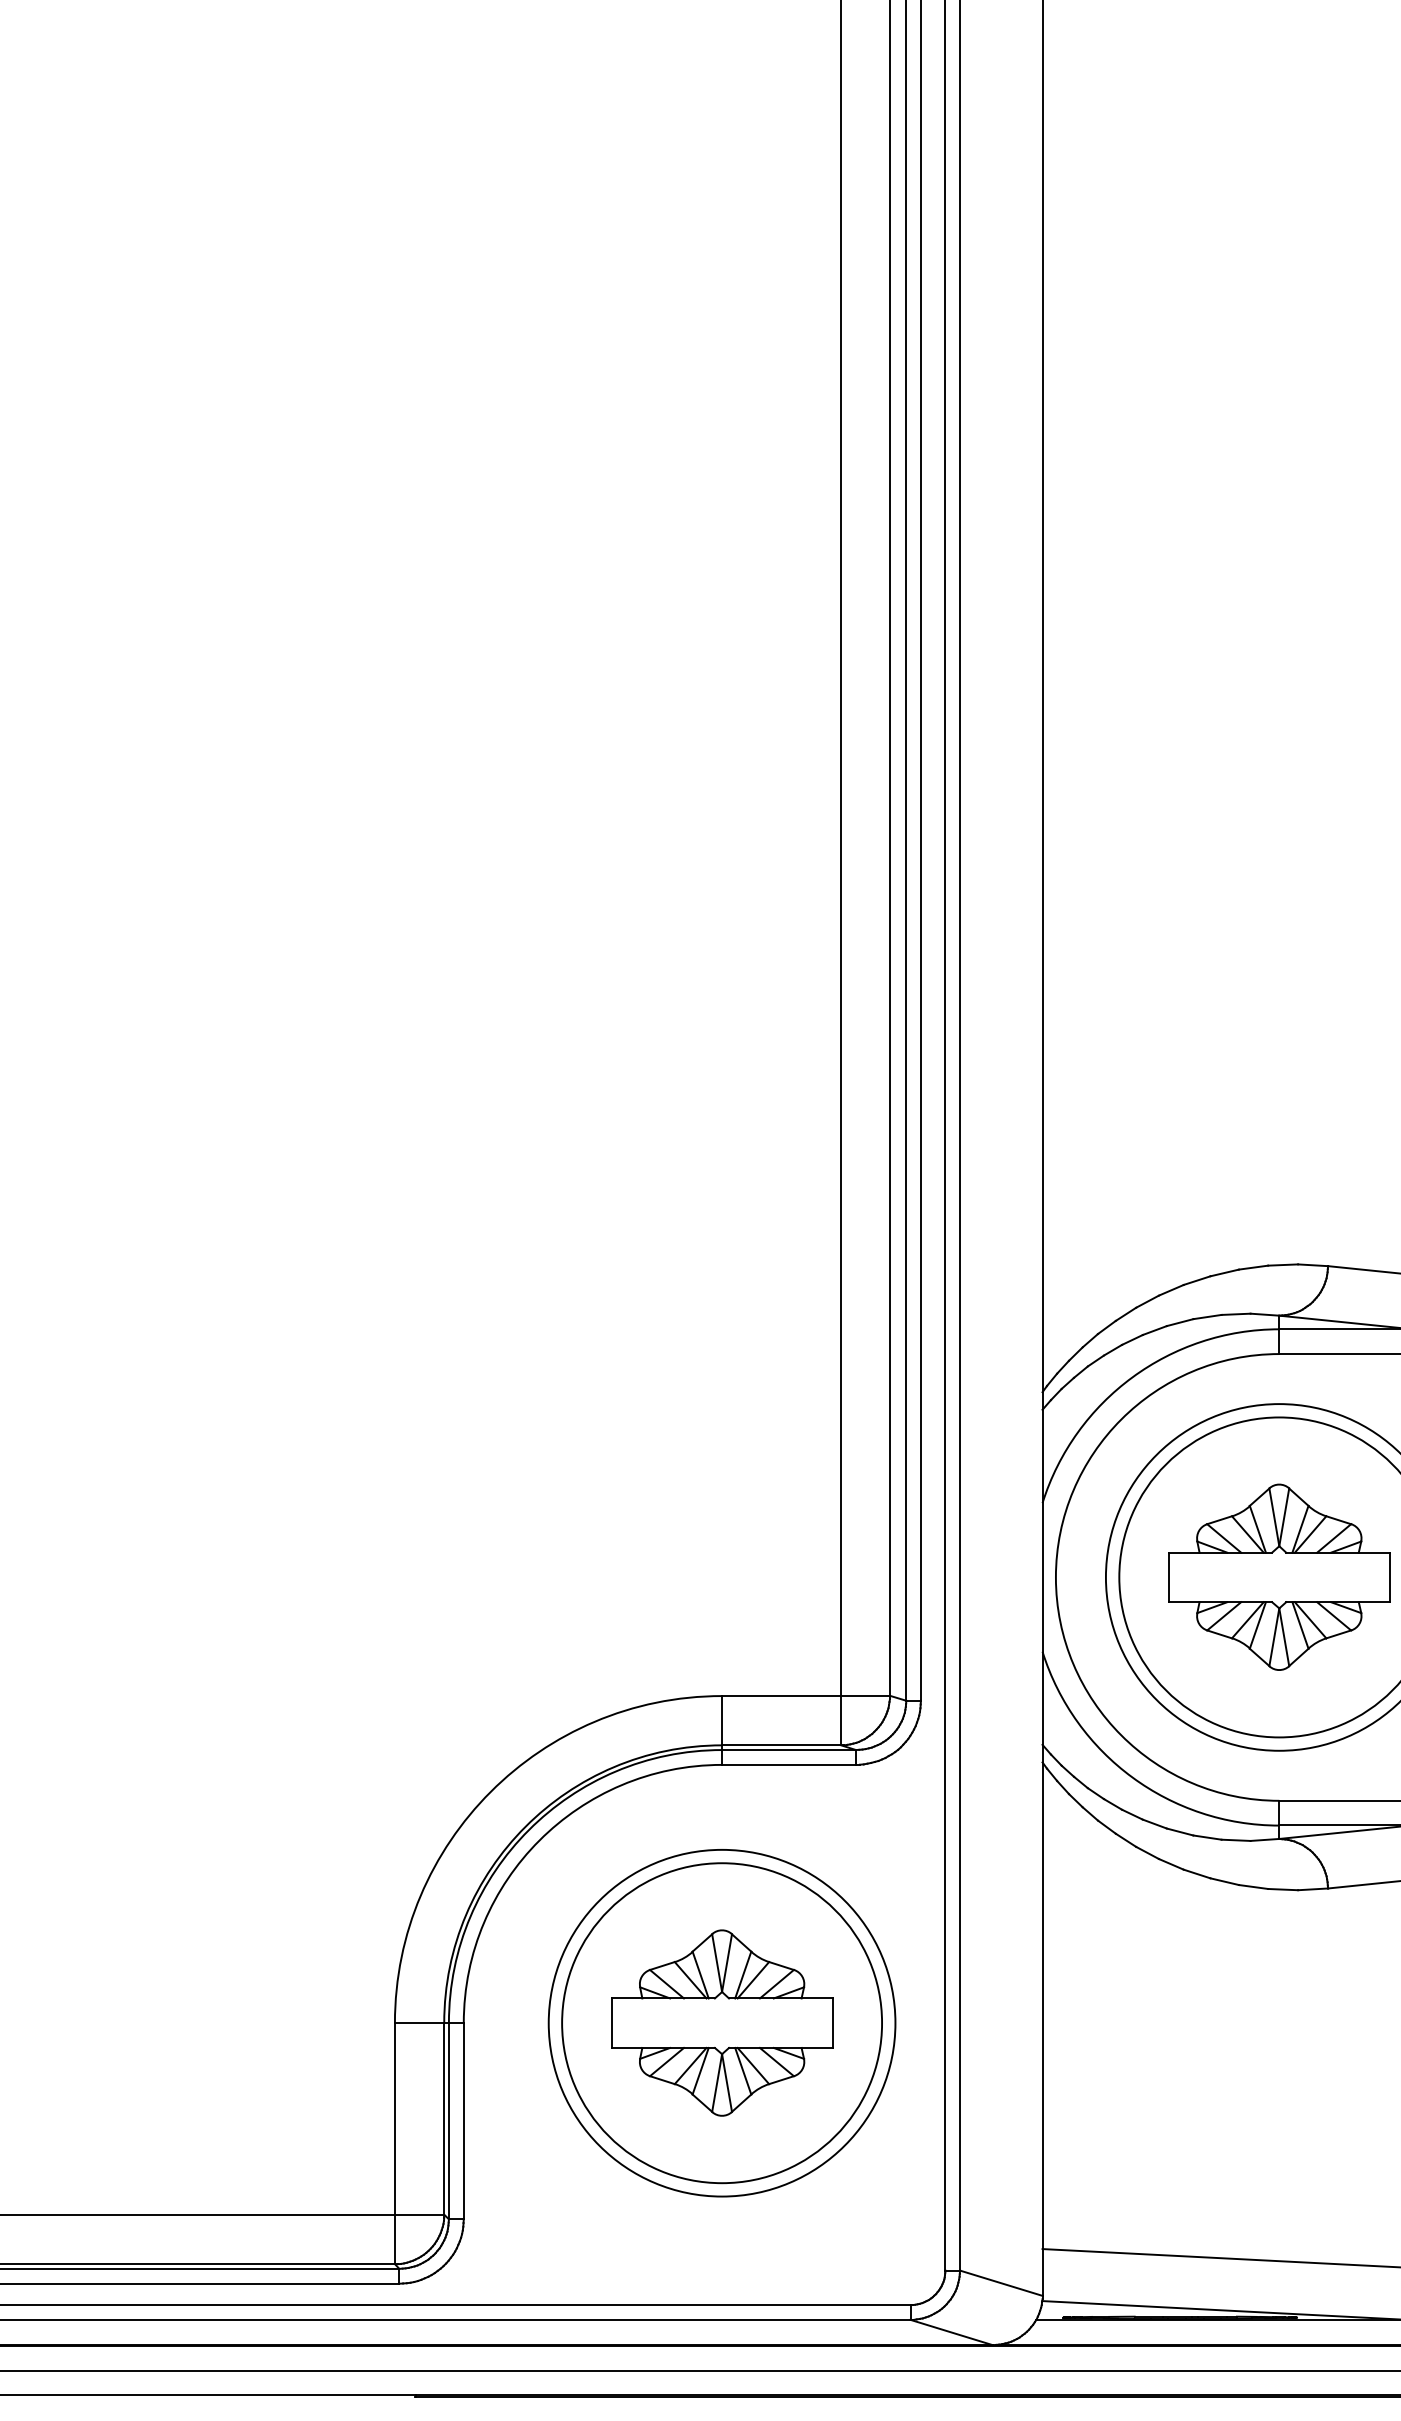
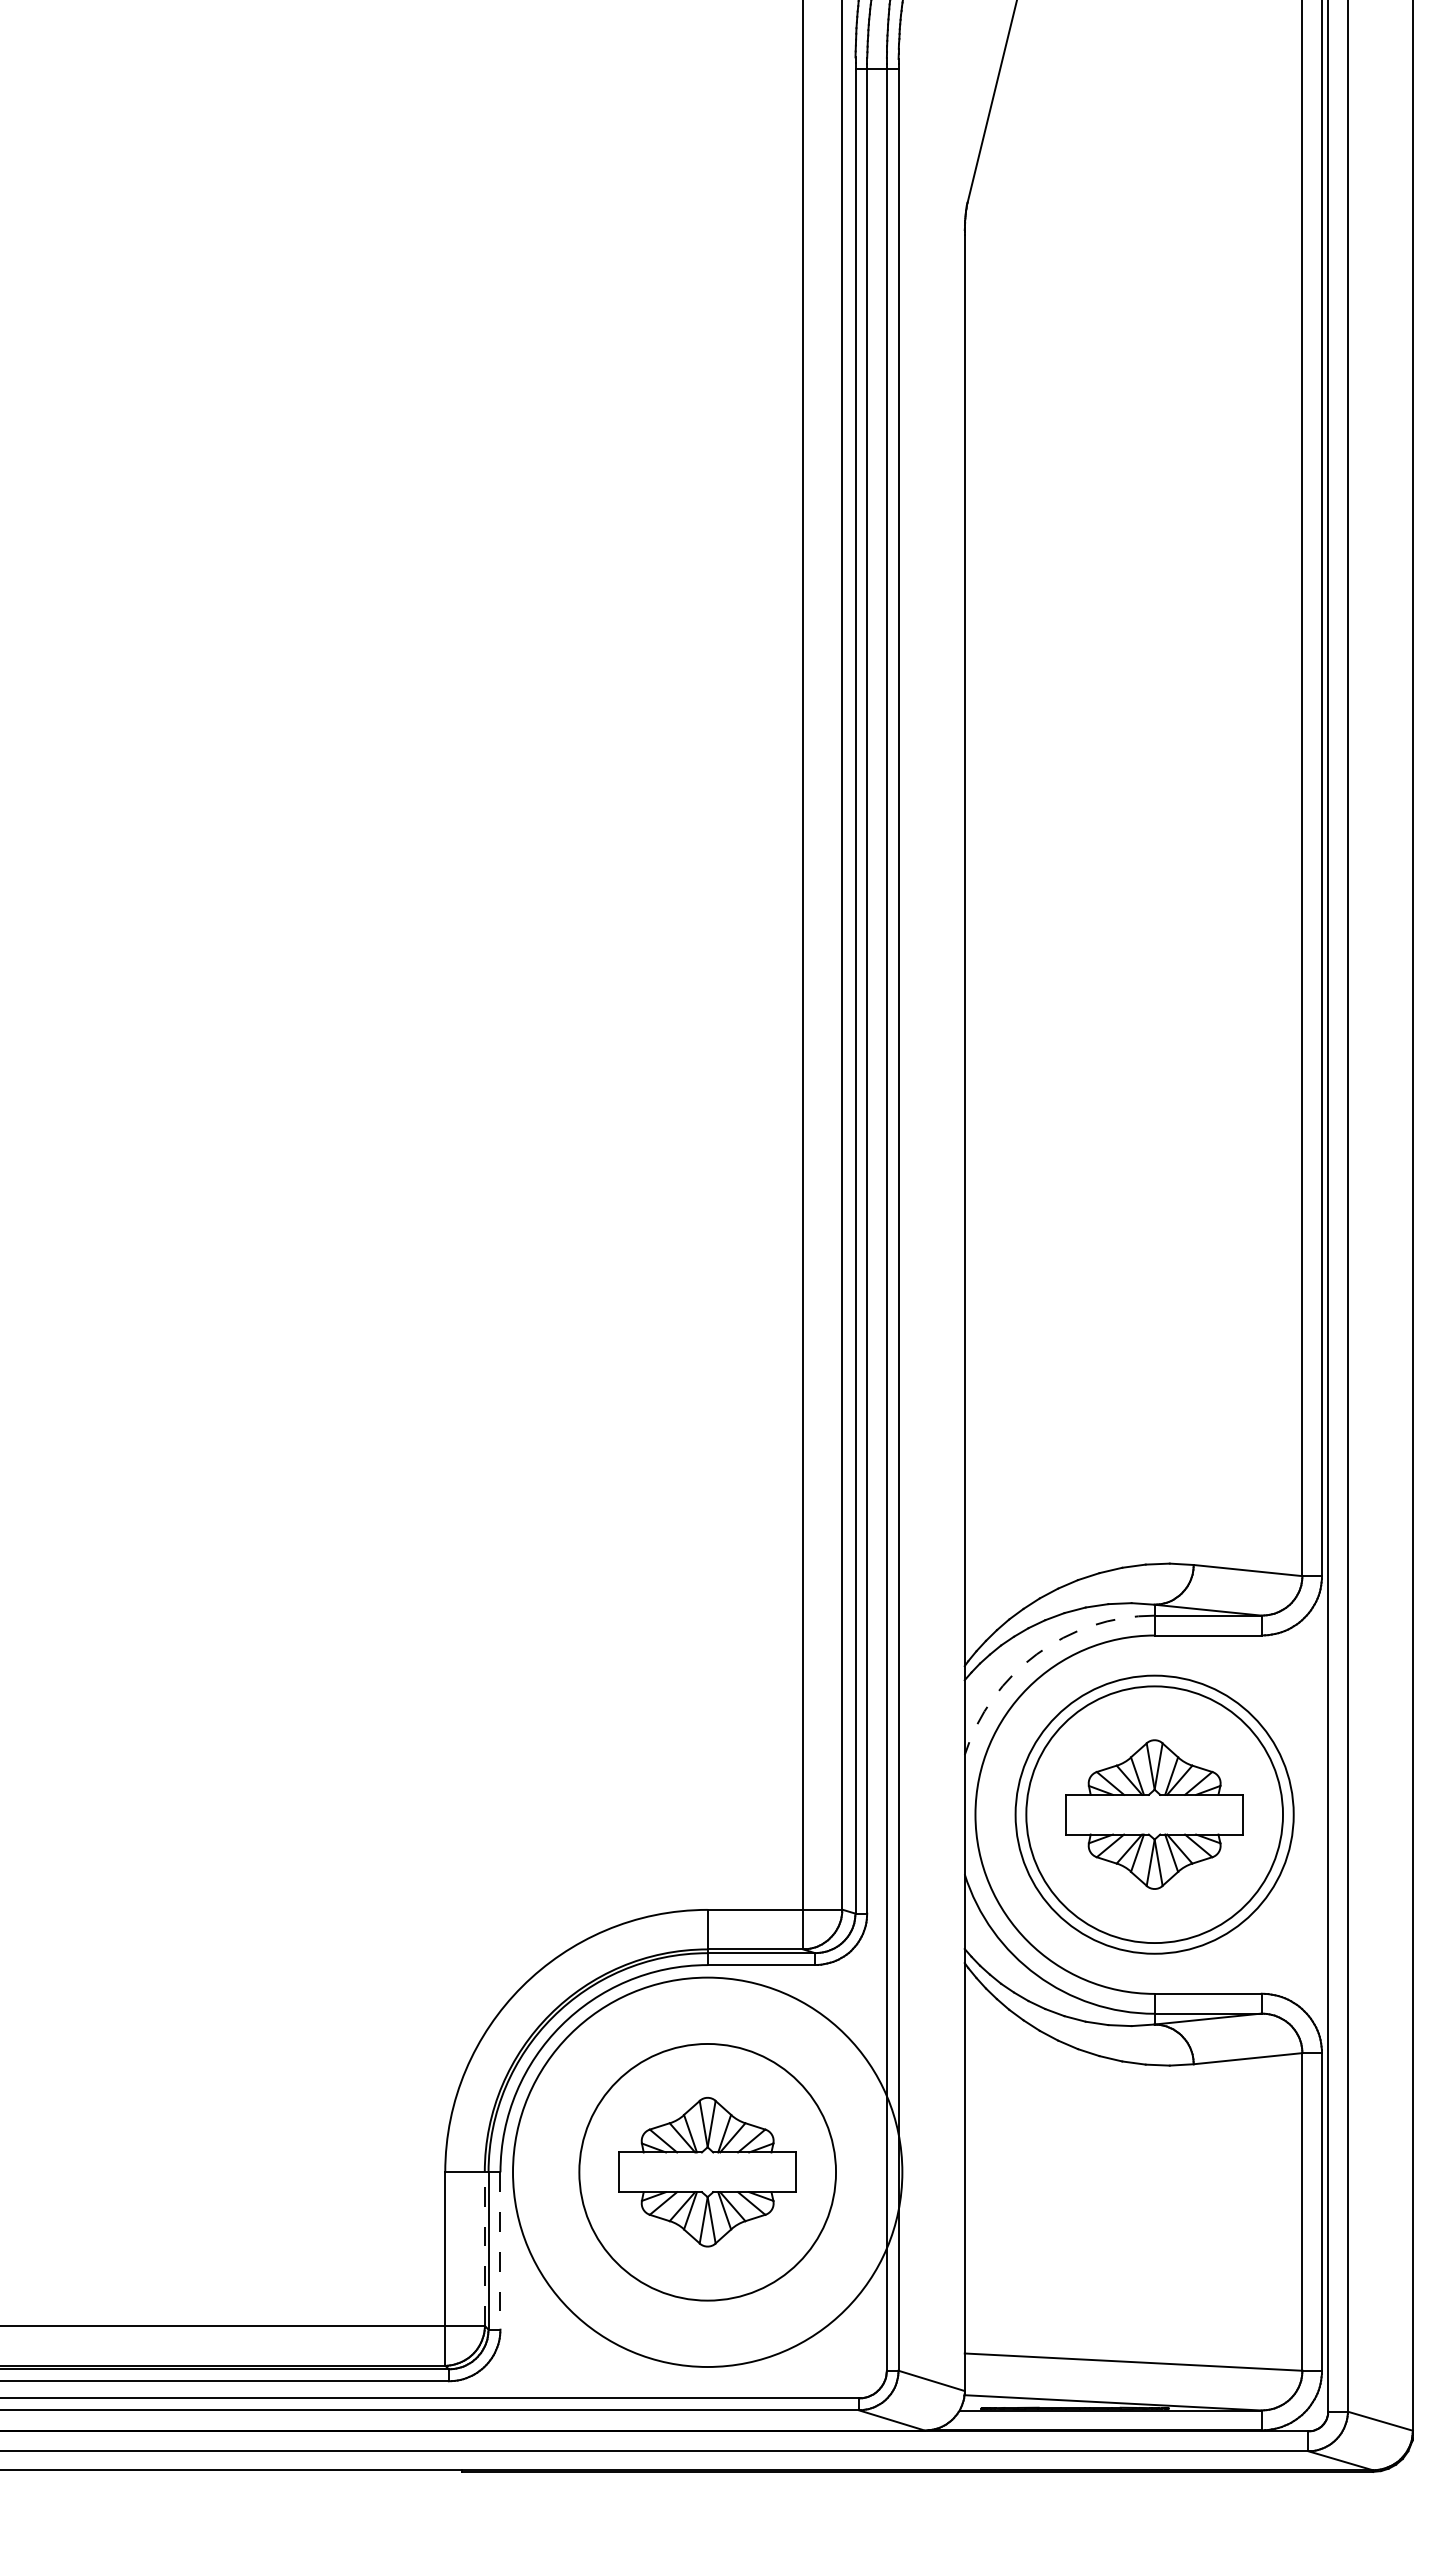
arc: (1131, 1377) -> (1036, 1654), solid -> dashed
circle: (721, 2023) -> (707, 2172), size x1.4
line: (443, 2119) -> (484, 2249), solid -> dashed
line: (463, 2120) -> (500, 2250), solid -> dashed

